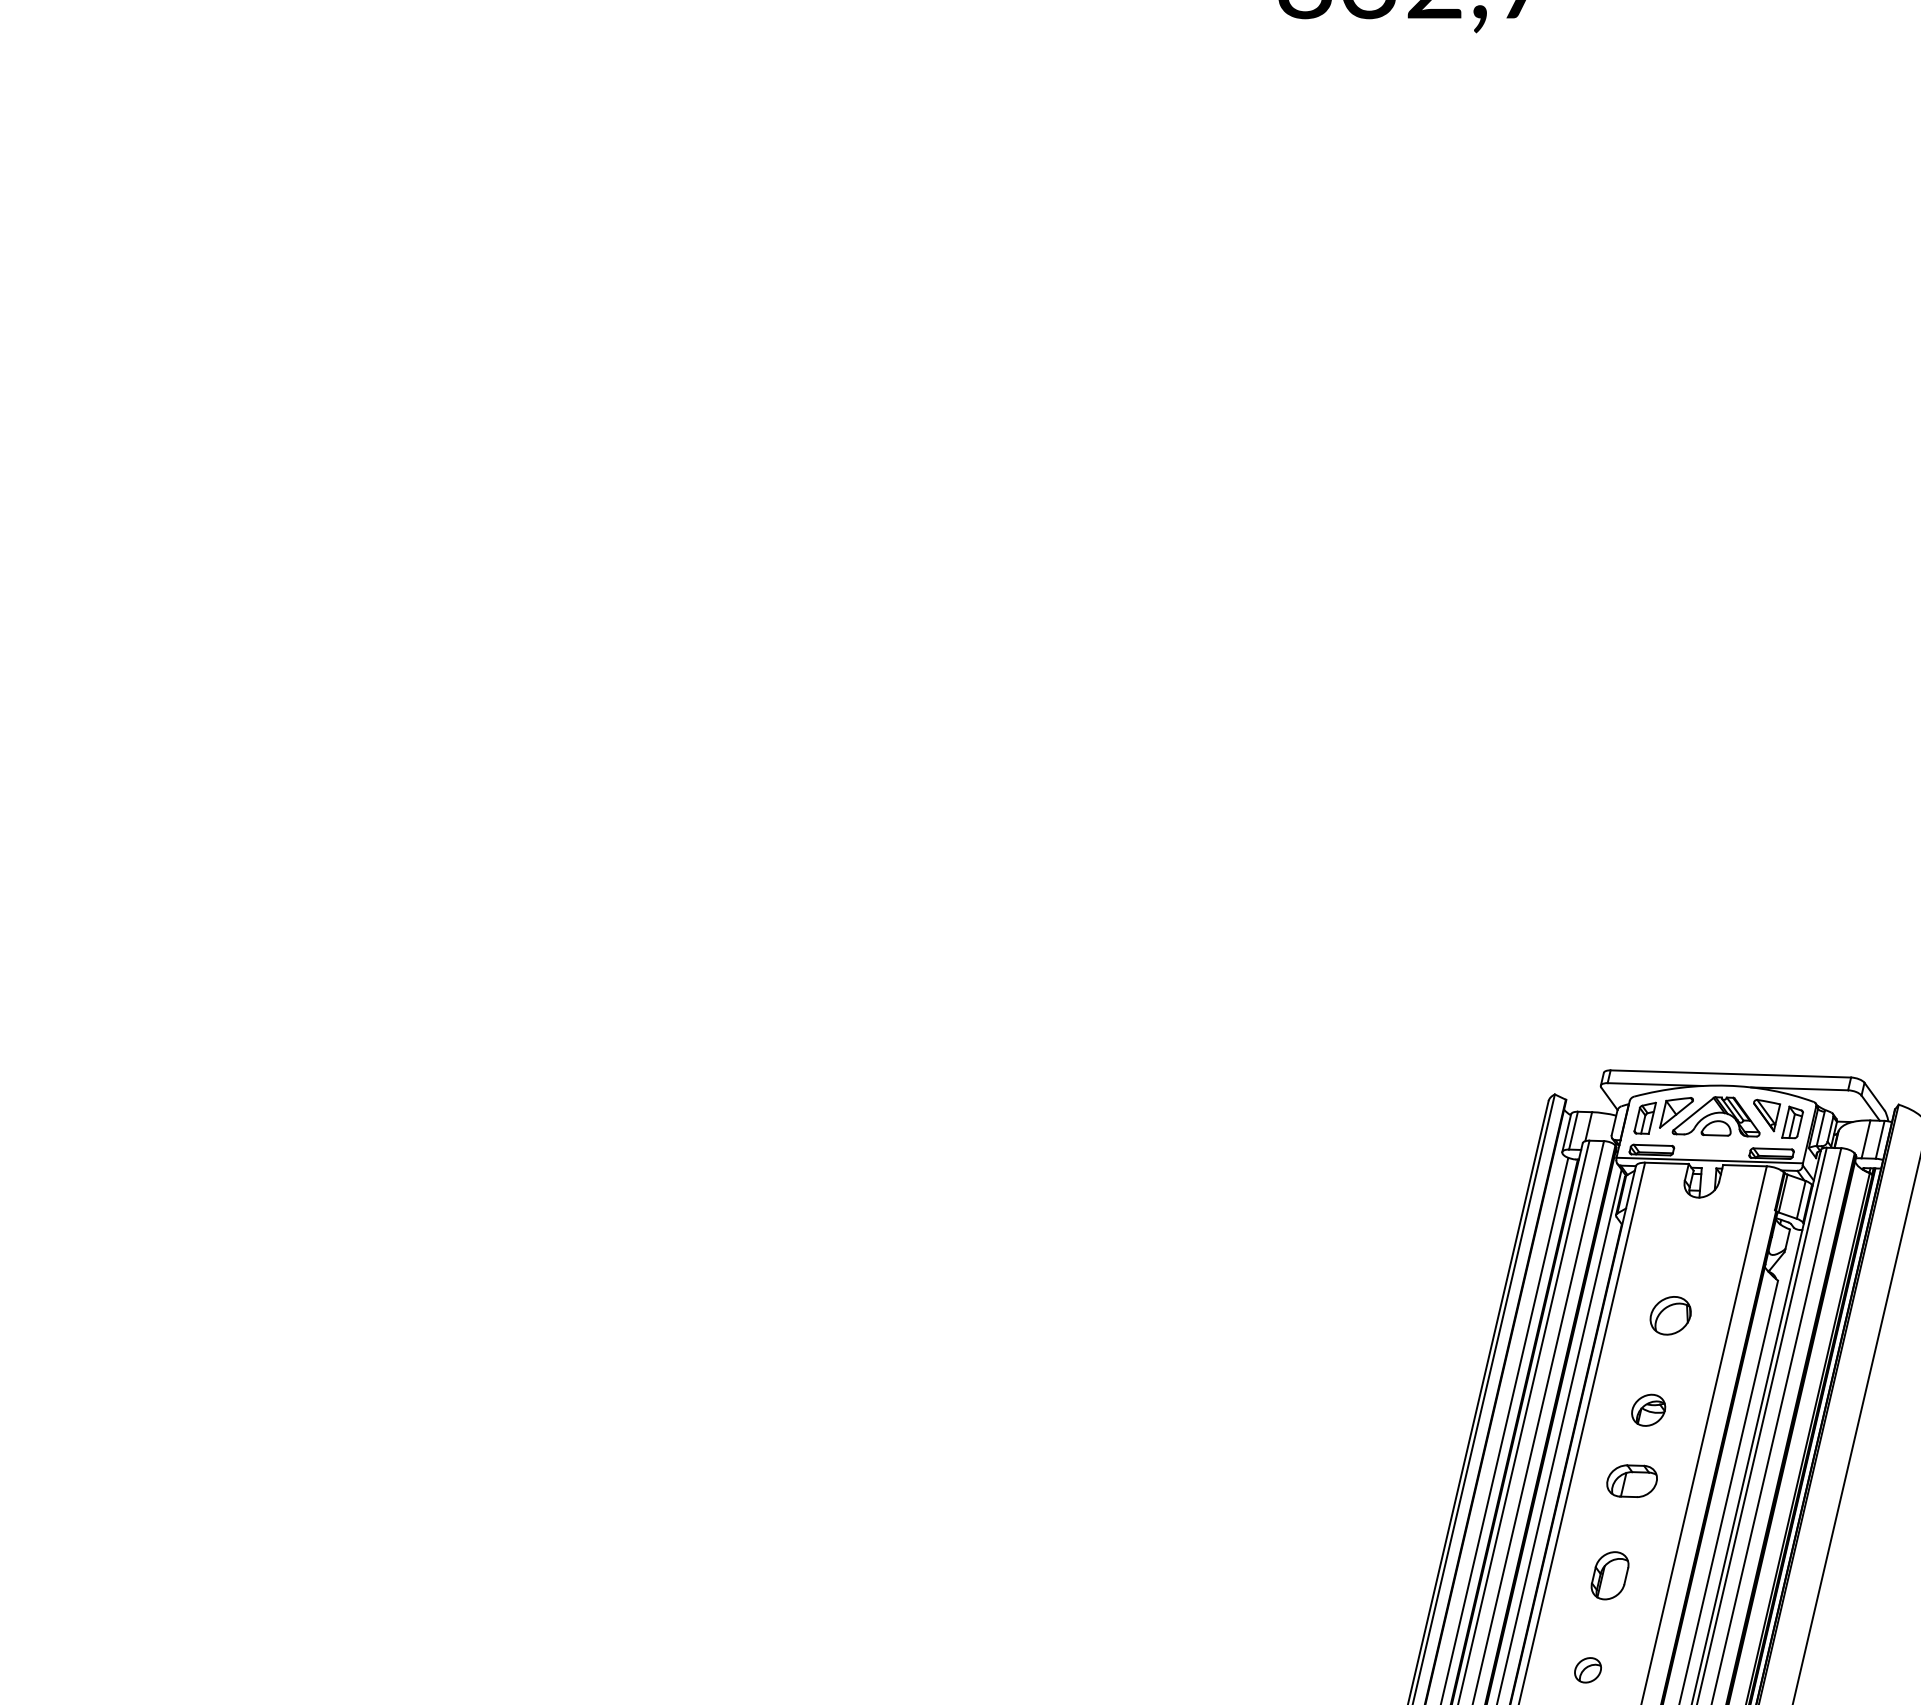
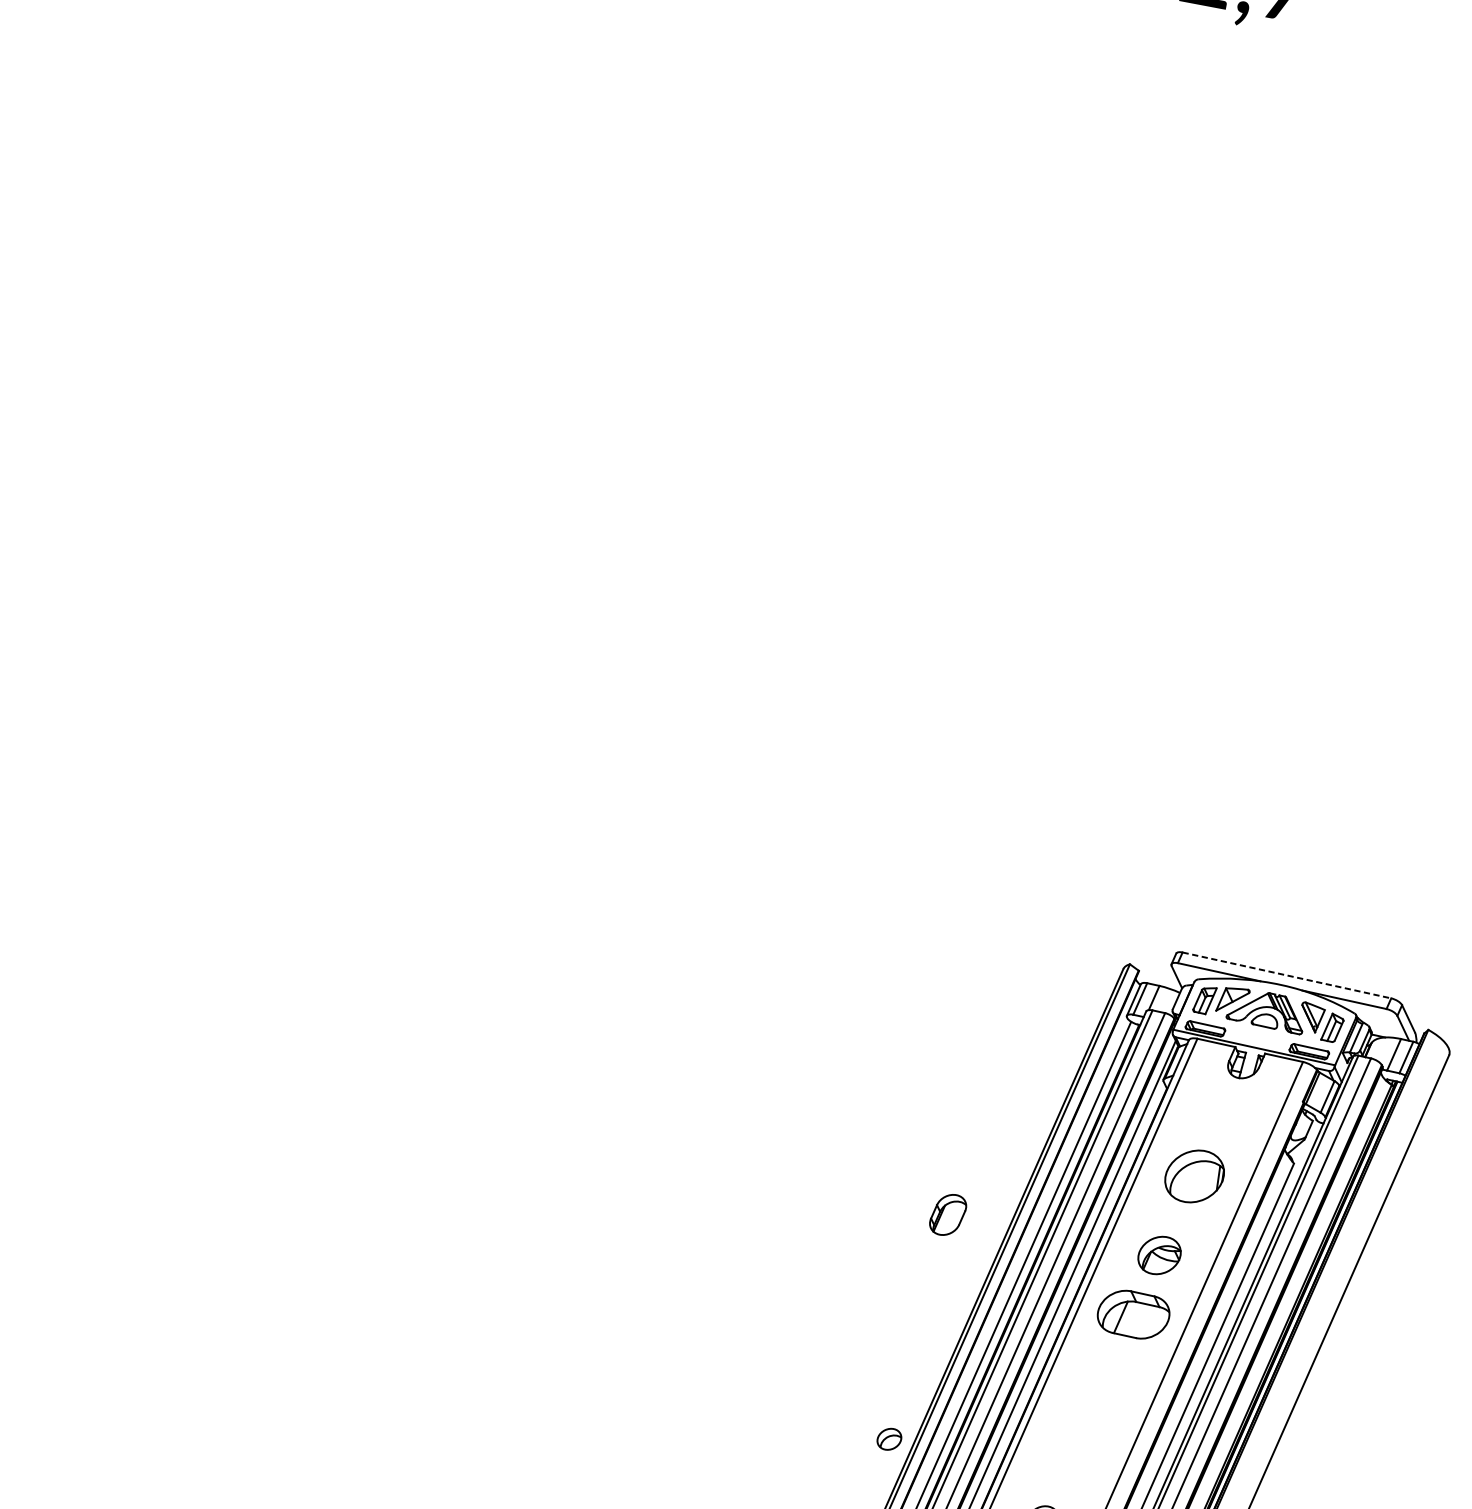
line: (1731, 1073) -> (1287, 975), solid -> dashed
part: (1670, 1315) -> (1194, 1176), size x1.6
part: (1648, 1409) -> (1159, 1254), size x1.4
part: (1631, 1480) -> (1133, 1313), size x1.6
part: (1609, 1575) -> (947, 1214), moved
part: (1587, 1670) -> (888, 1439), moved

